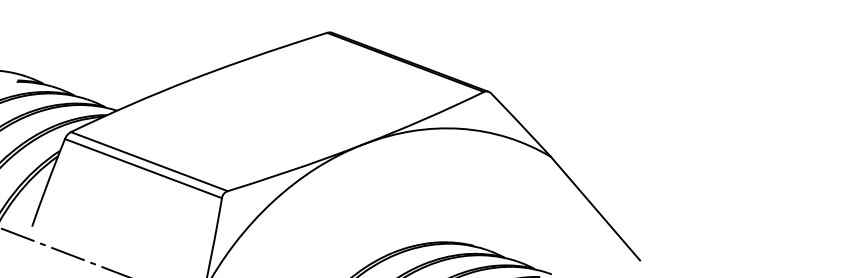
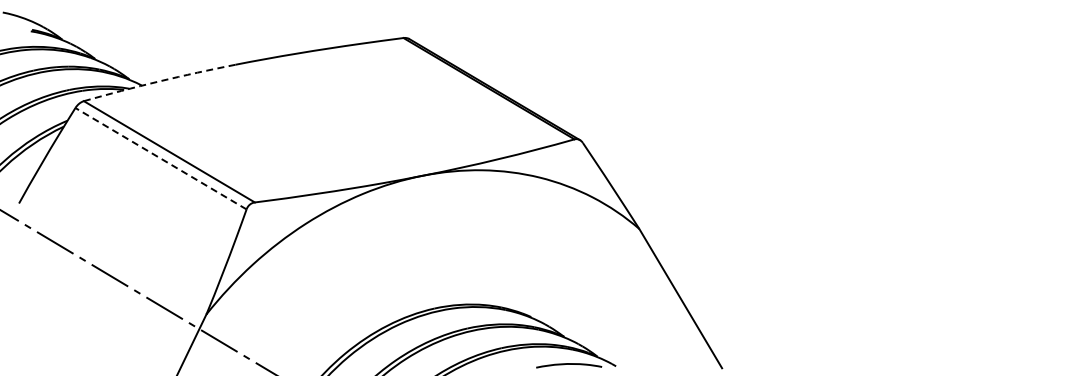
arc: (130, 104) -> (159, 81), solid -> dashed
line: (143, 168) -> (160, 158), solid -> dashed

